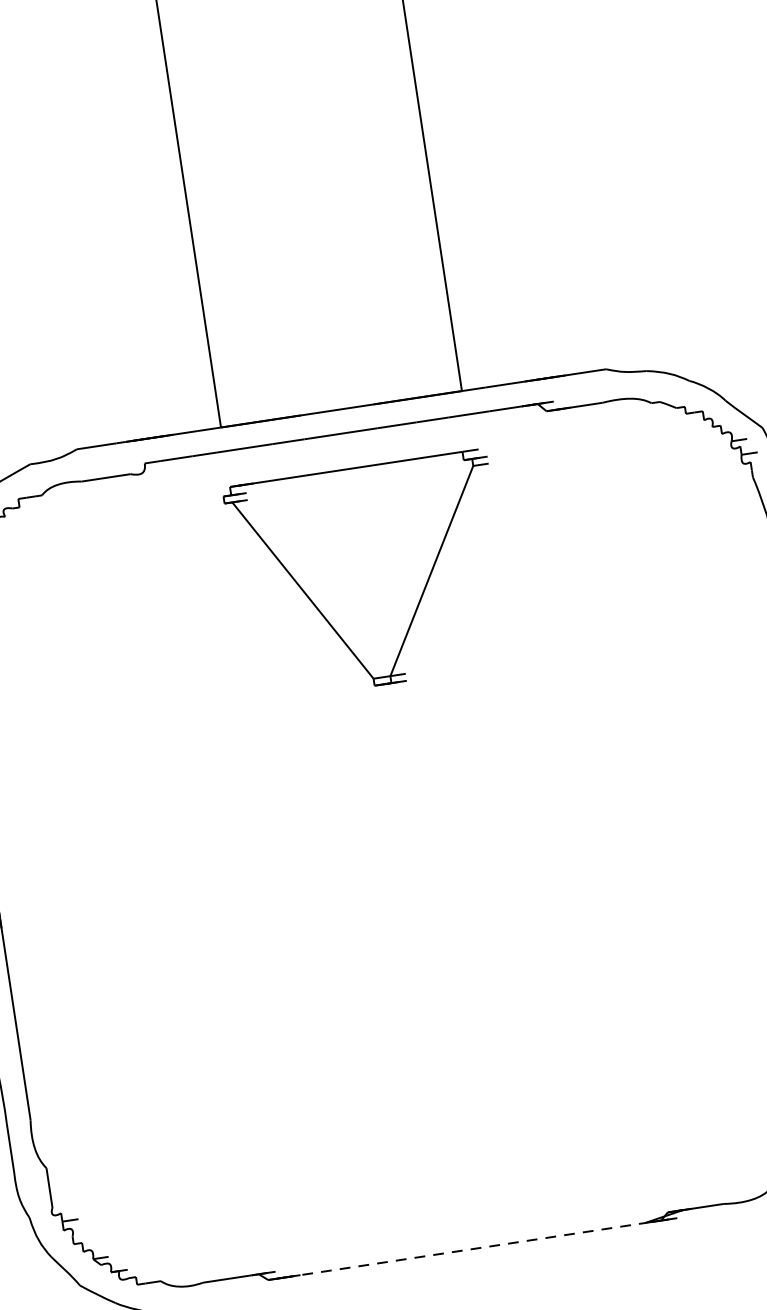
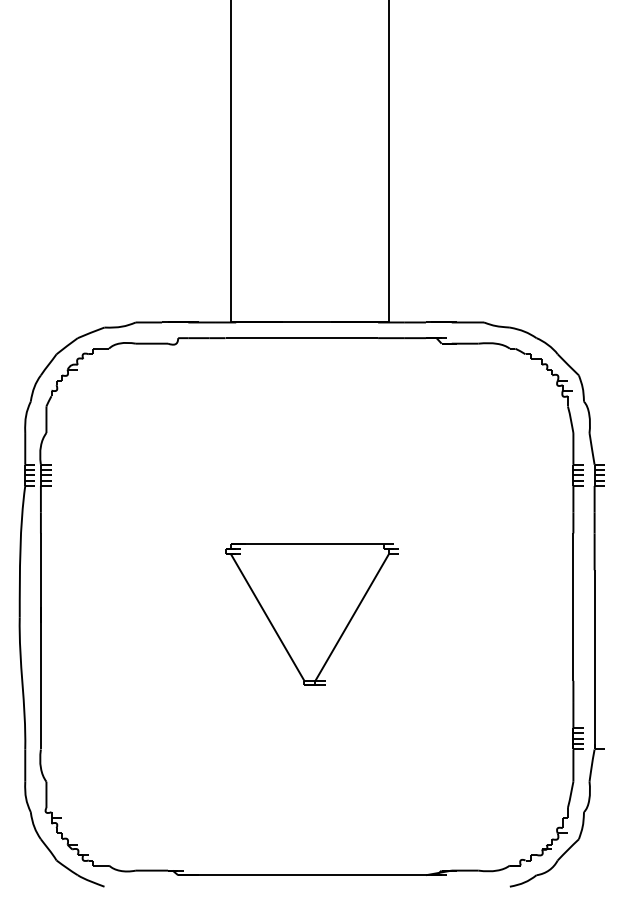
part: (369, 576) -> (311, 614), moved
line: (464, 1250) -> (307, 875), dashed -> solid

